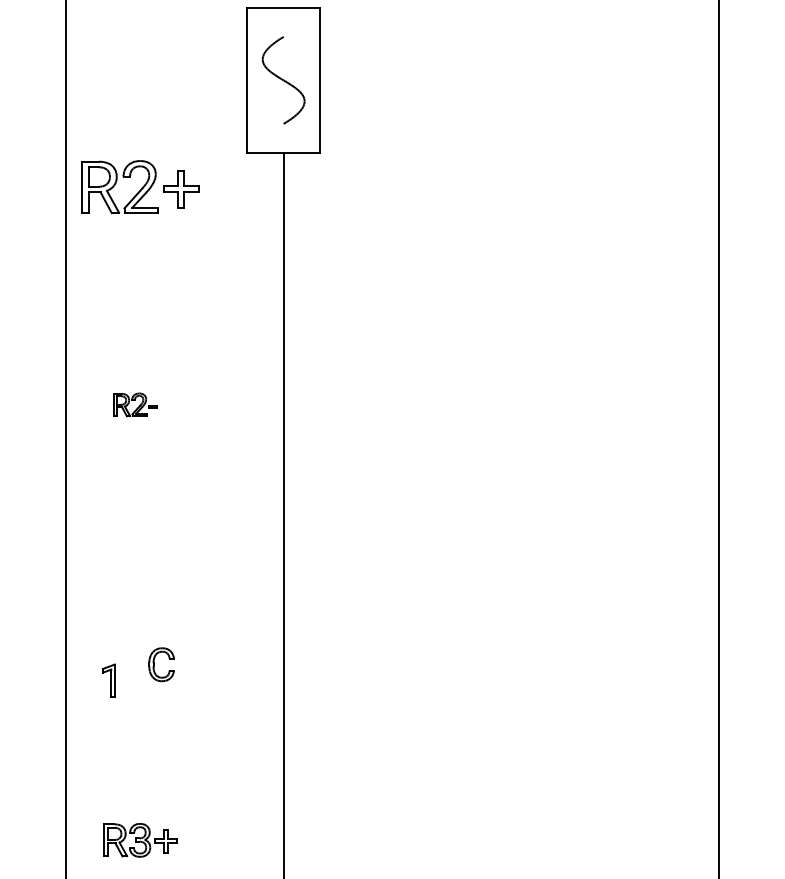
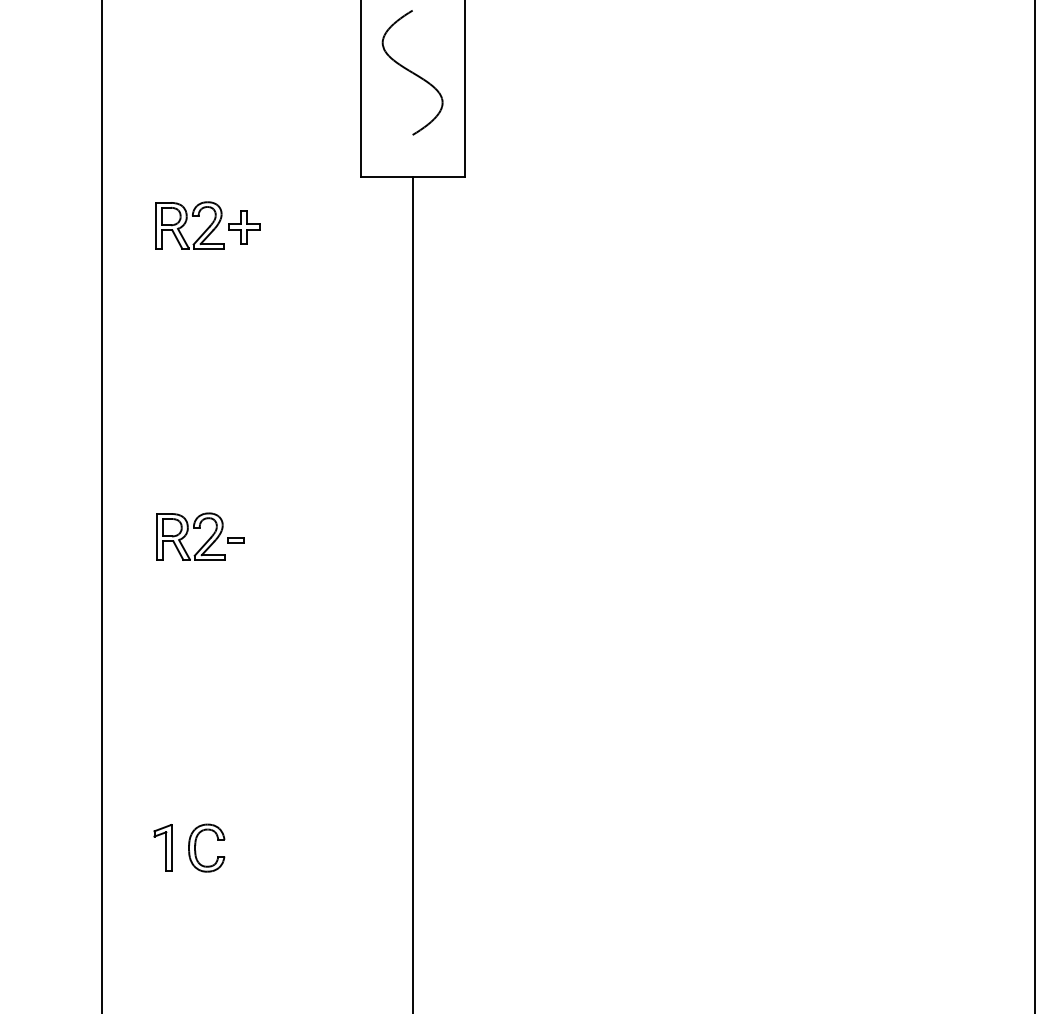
part: (140, 187) -> (207, 225), size x0.62
part: (135, 404) -> (200, 536), size x1.43
part: (154, 664) -> (196, 847), moved
part: (108, 680) -> (162, 847), moved

